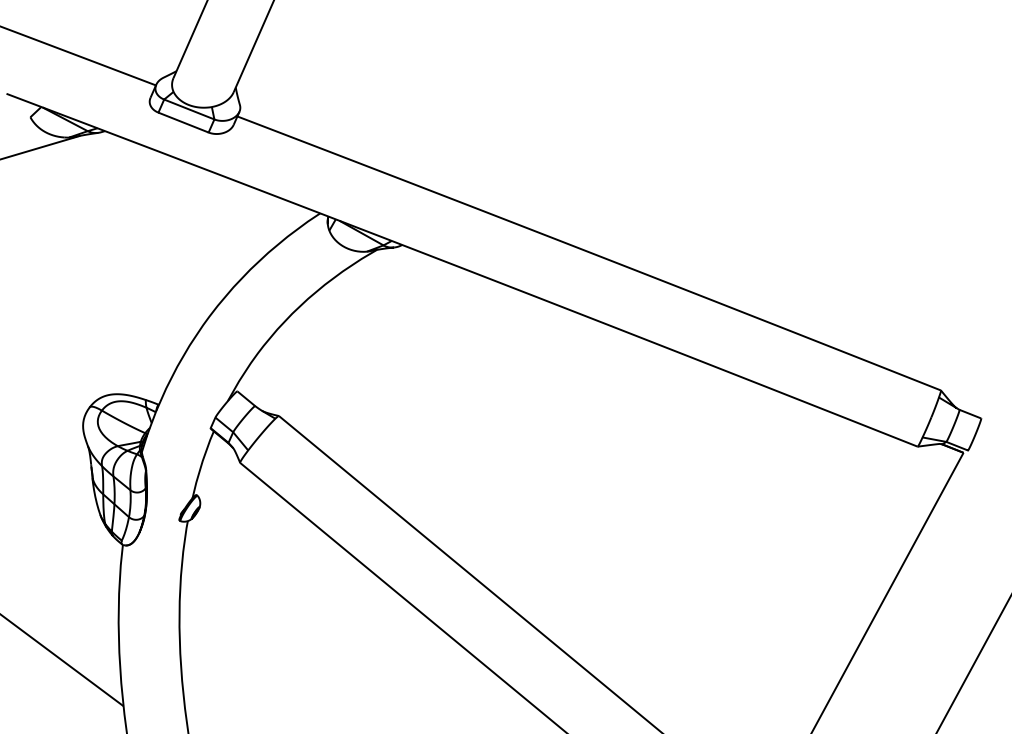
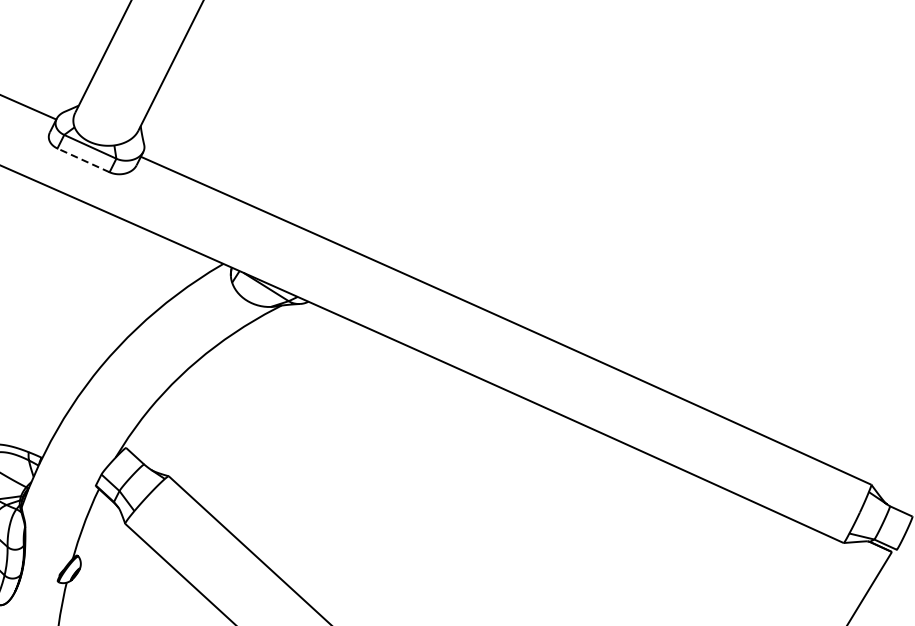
line: (183, 122) -> (83, 160), solid -> dashed

